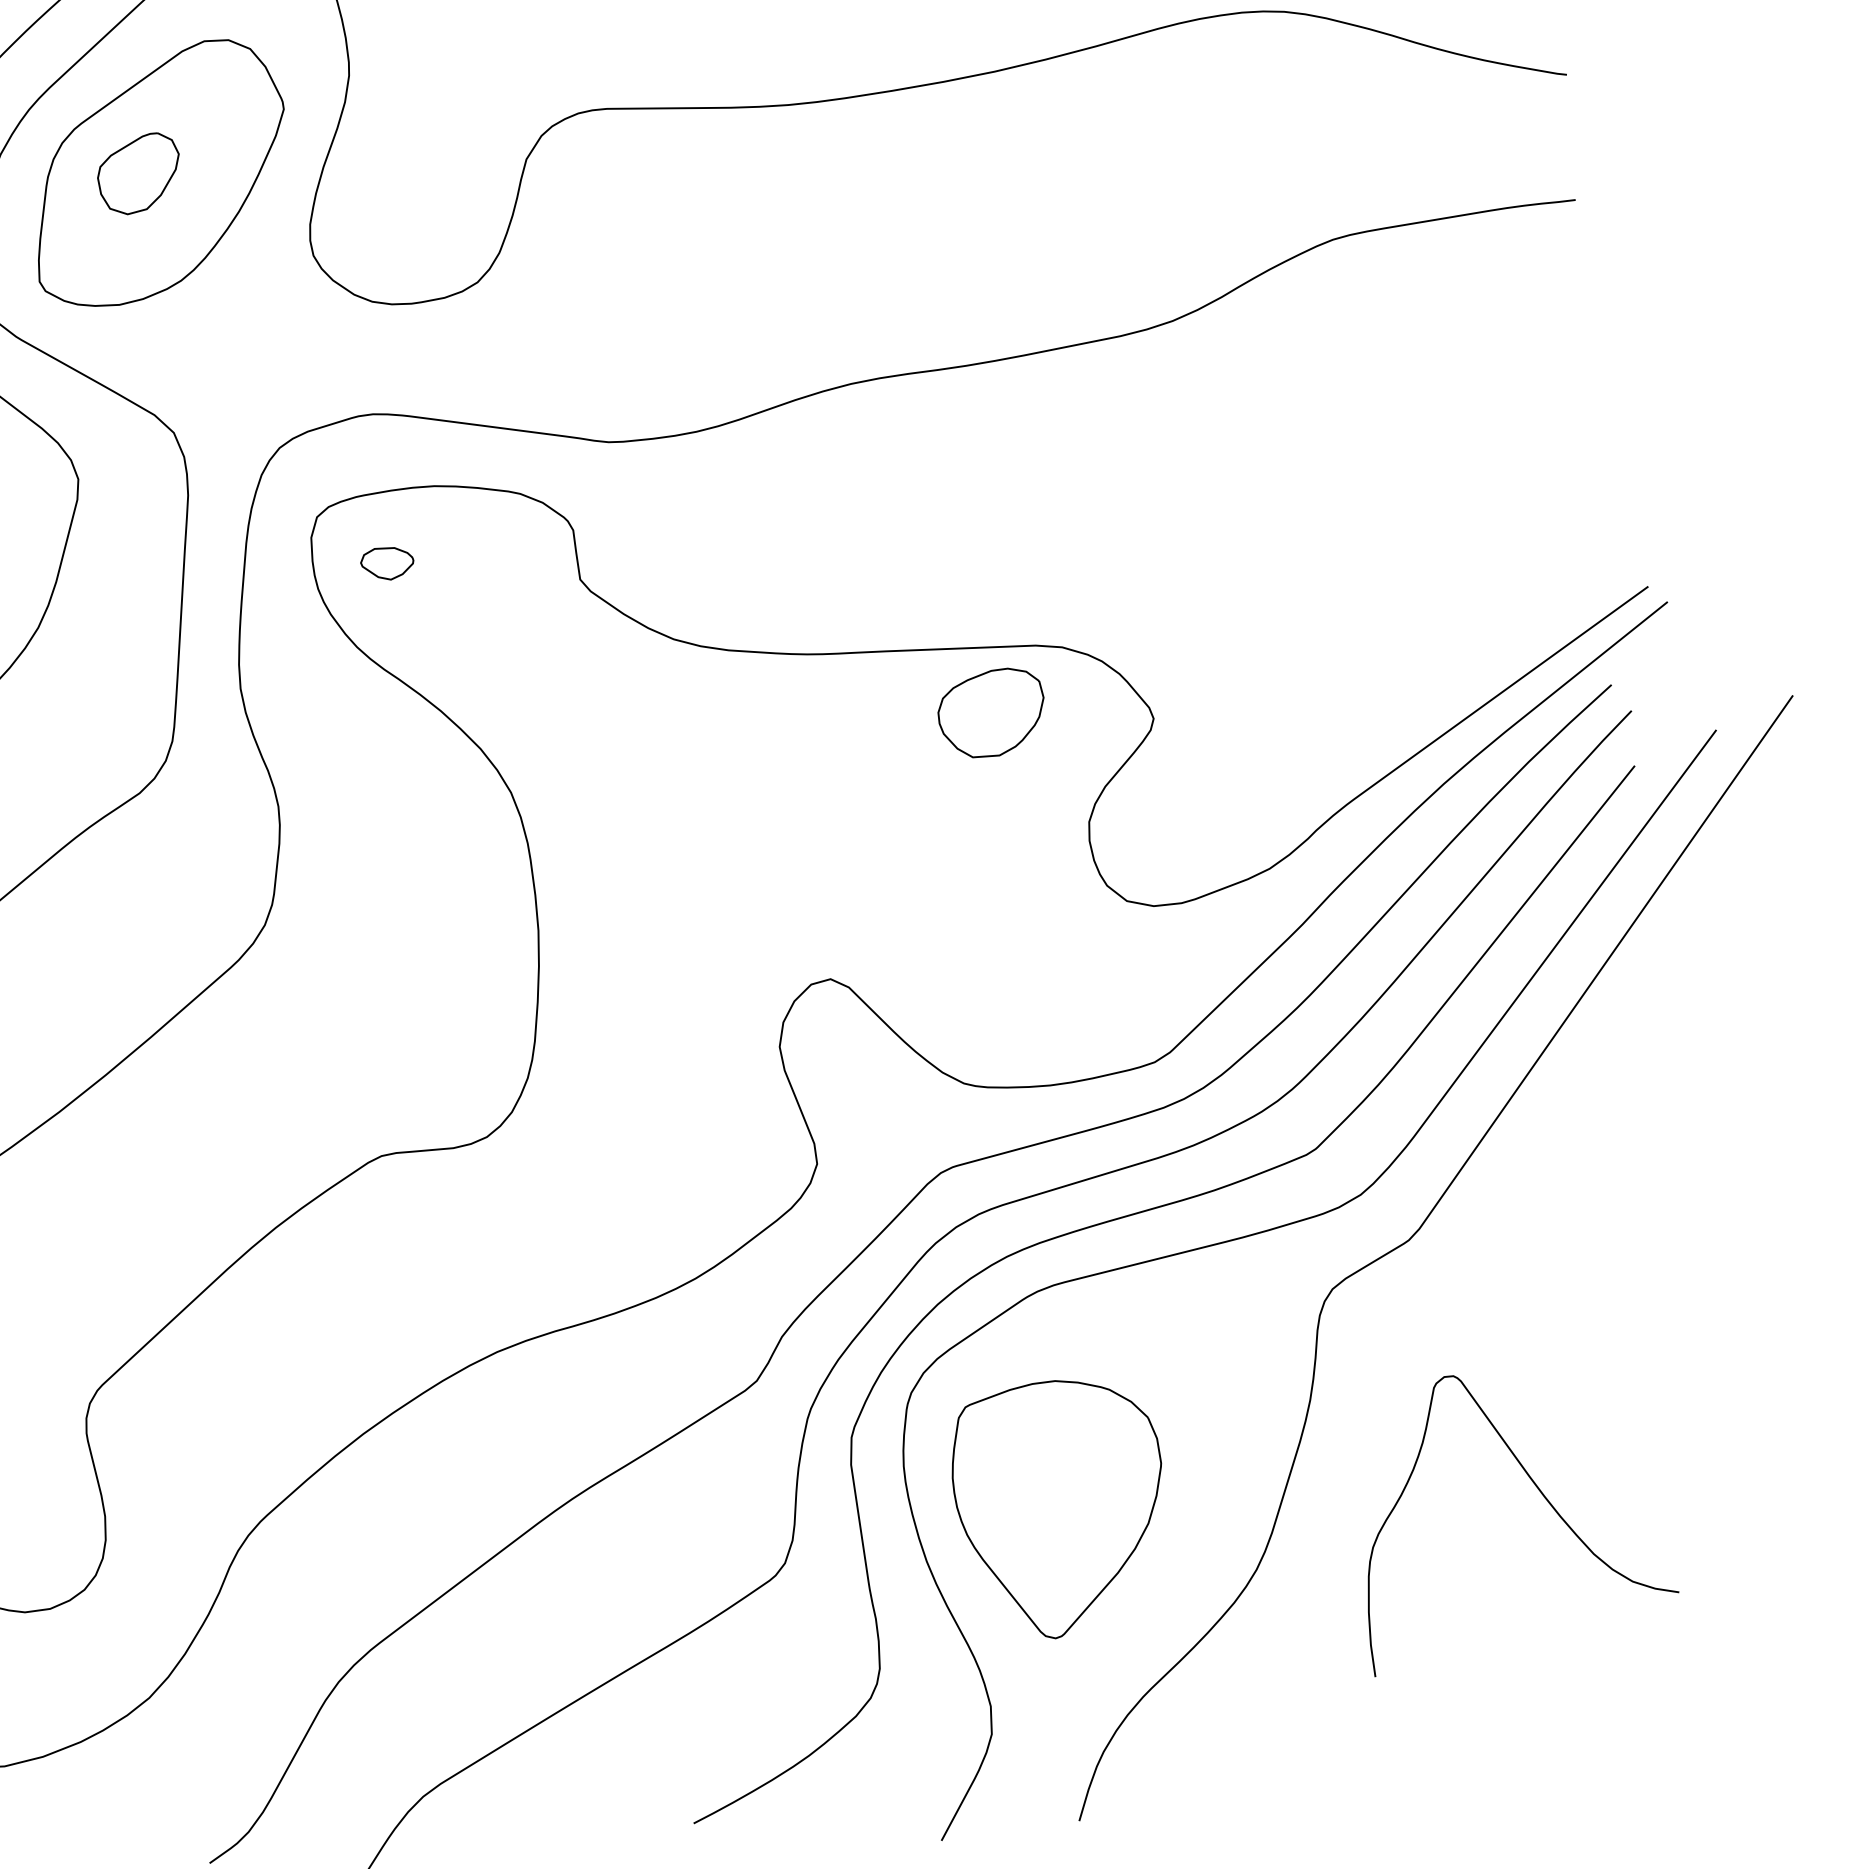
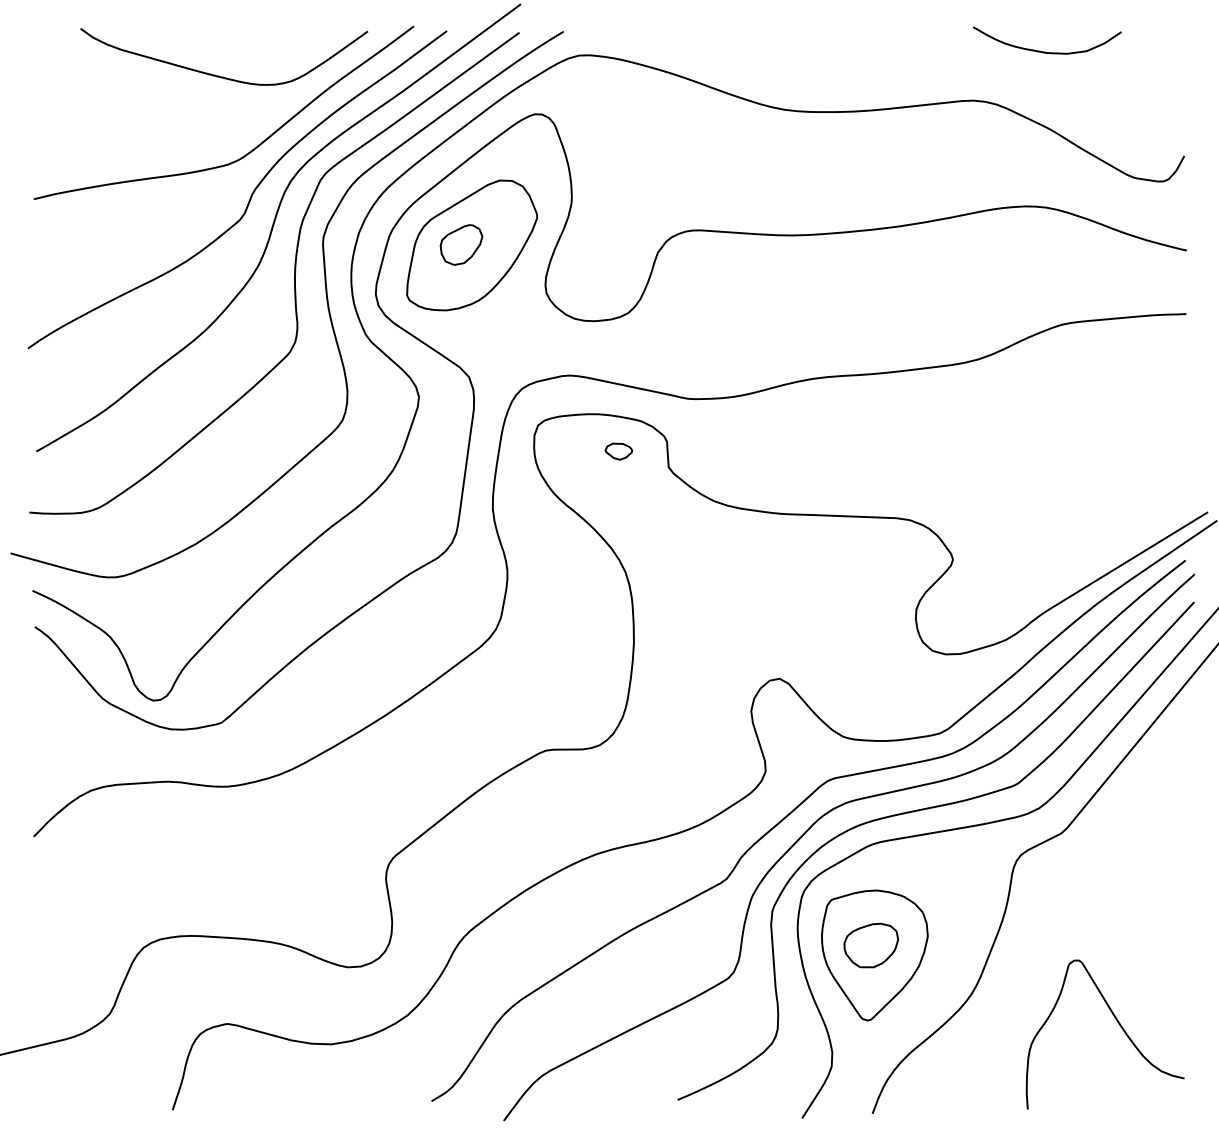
part: (386, 563) -> (618, 451), moved
part: (991, 712) -> (871, 945), moved
curve: (1541, 1496) -> (1118, 1024), moved

